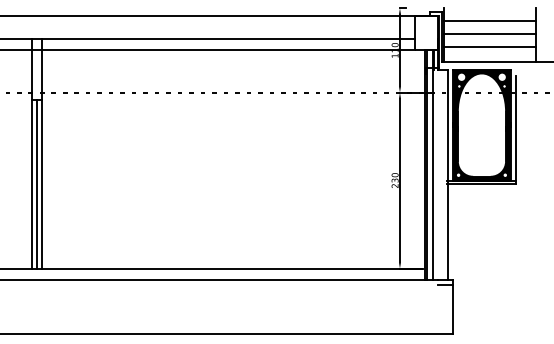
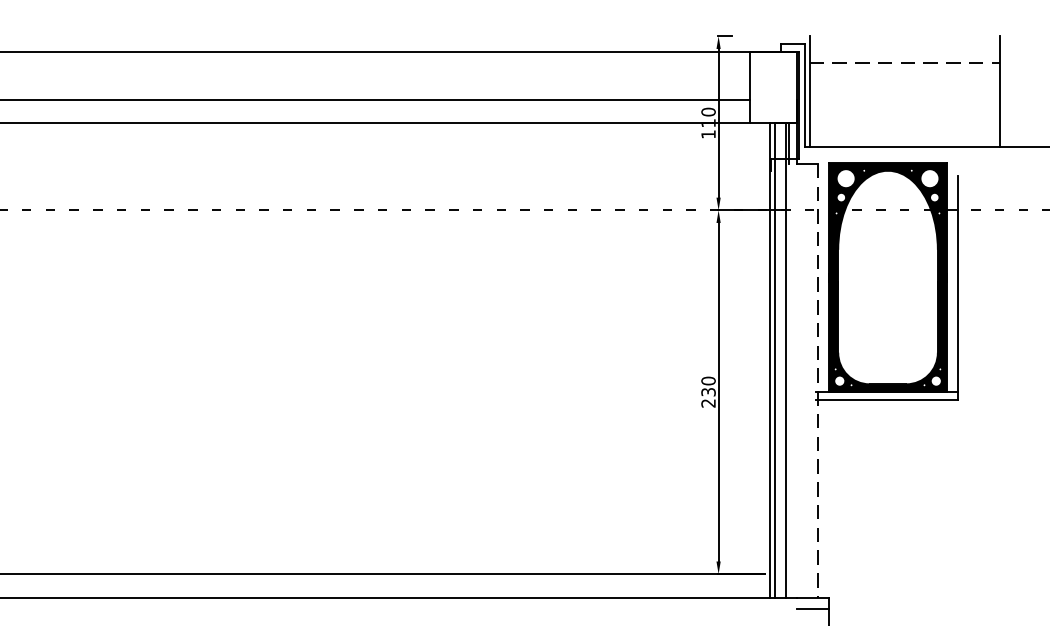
line: (489, 21) -> (903, 63), solid -> dashed
line: (489, 34) -> (903, 90), removed
line: (489, 47) -> (903, 117), removed
line: (447, 175) -> (816, 381), solid -> dashed

